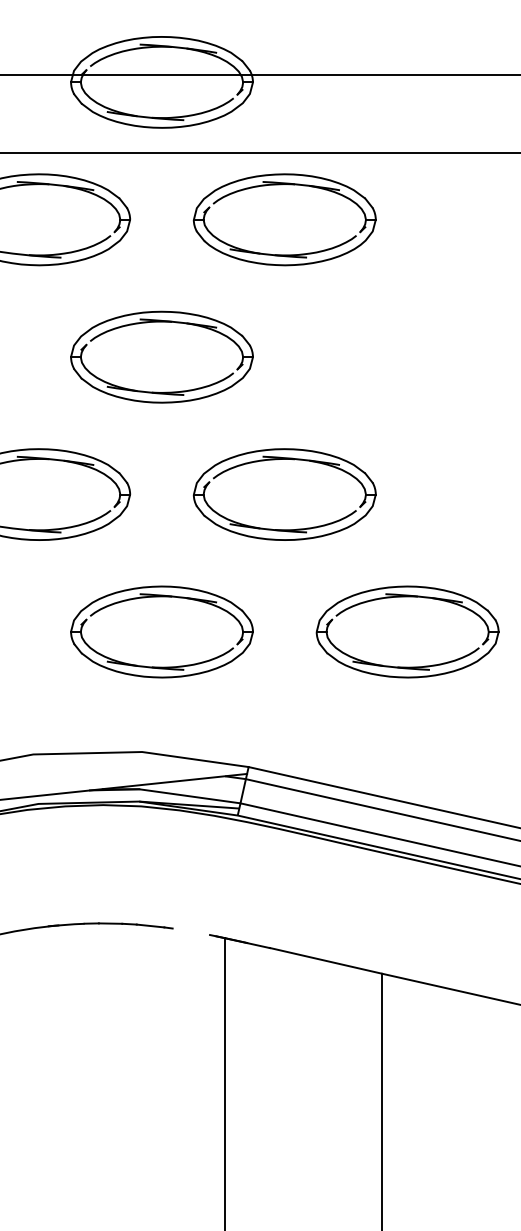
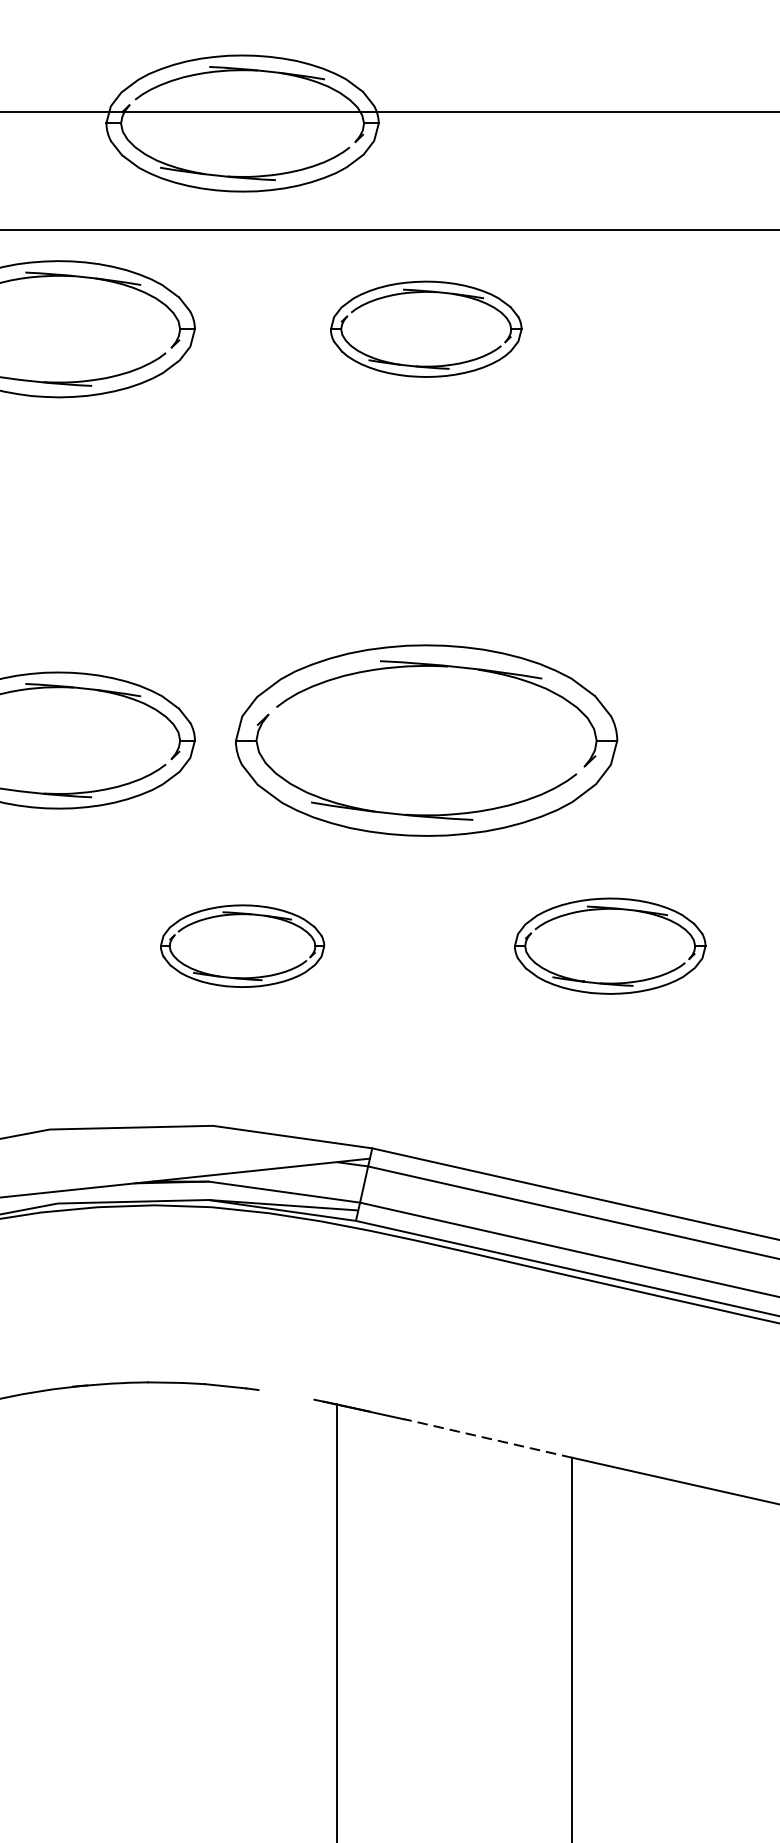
part: (284, 219) -> (425, 328), size x0.7
part: (161, 356) -> (241, 533), removed
part: (284, 494) -> (425, 740), size x1.4
part: (161, 631) -> (241, 945), size x0.6
part: (407, 631) -> (610, 945), size x0.7
line: (326, 960) -> (488, 1437), solid -> dashed

